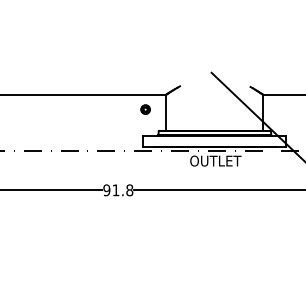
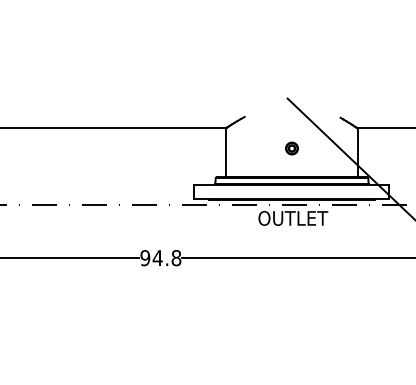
part: (145, 109) -> (291, 148), moved
text: (115, 189) -> (157, 257), 91.8 -> 94.8

